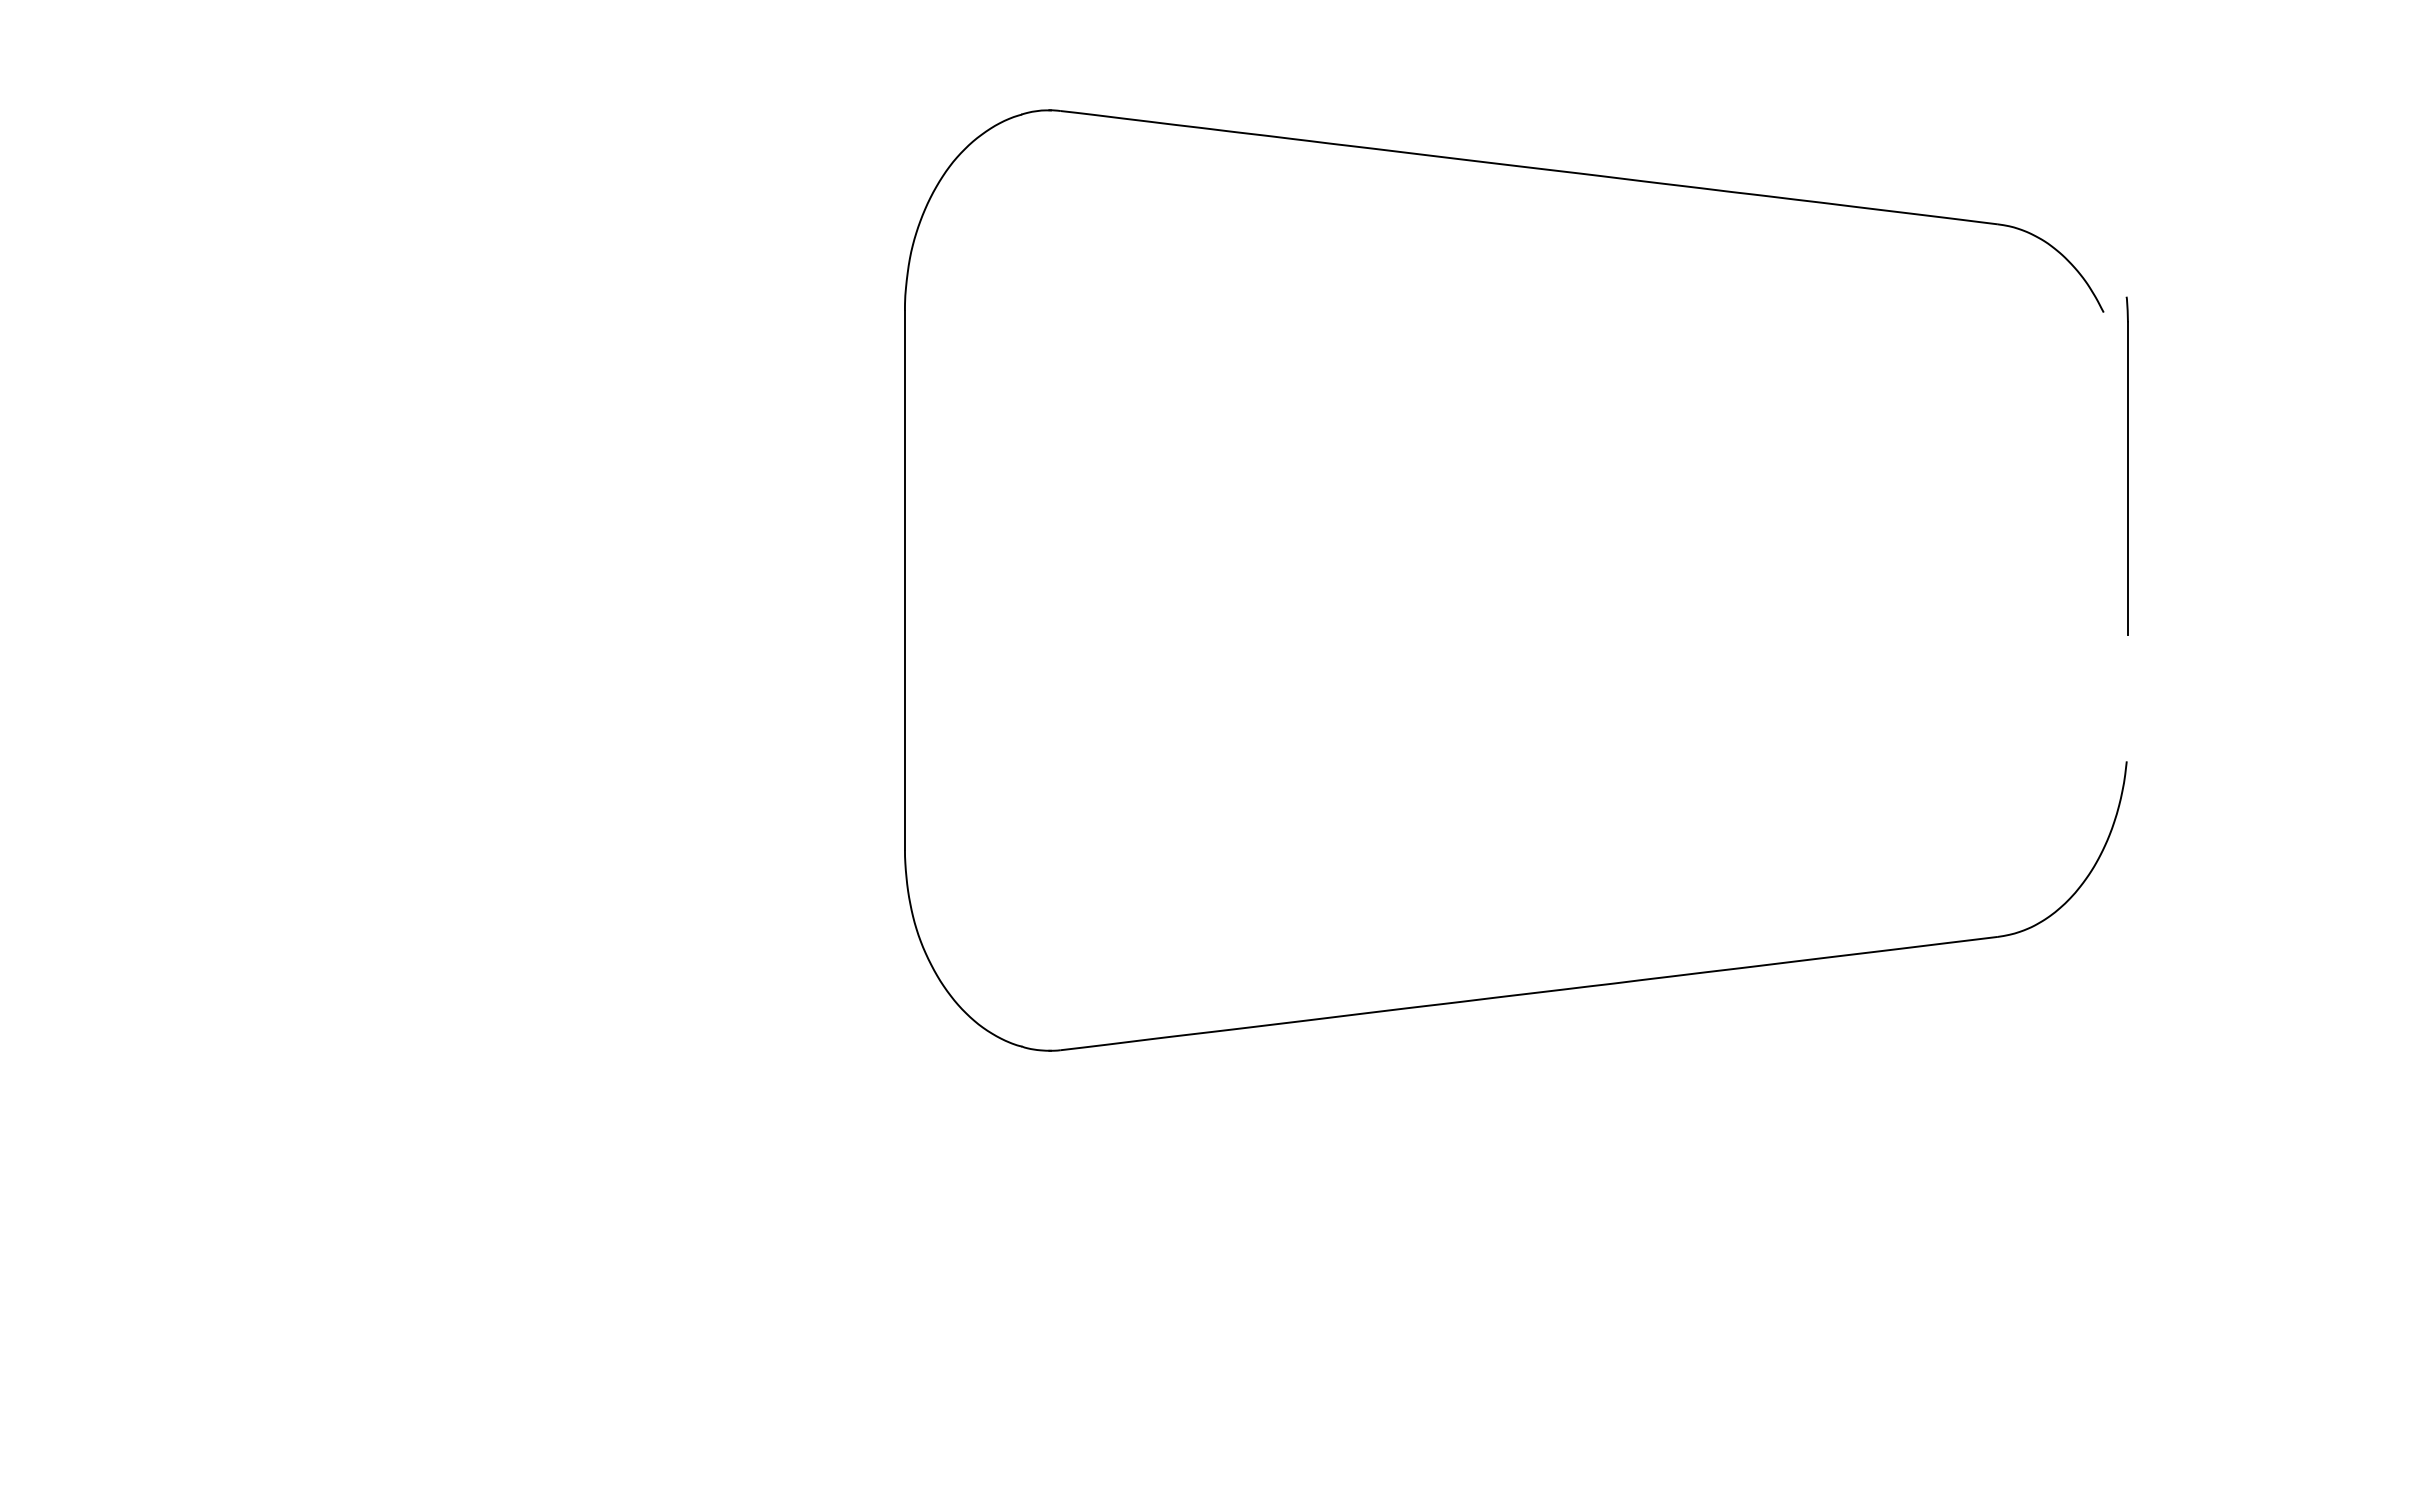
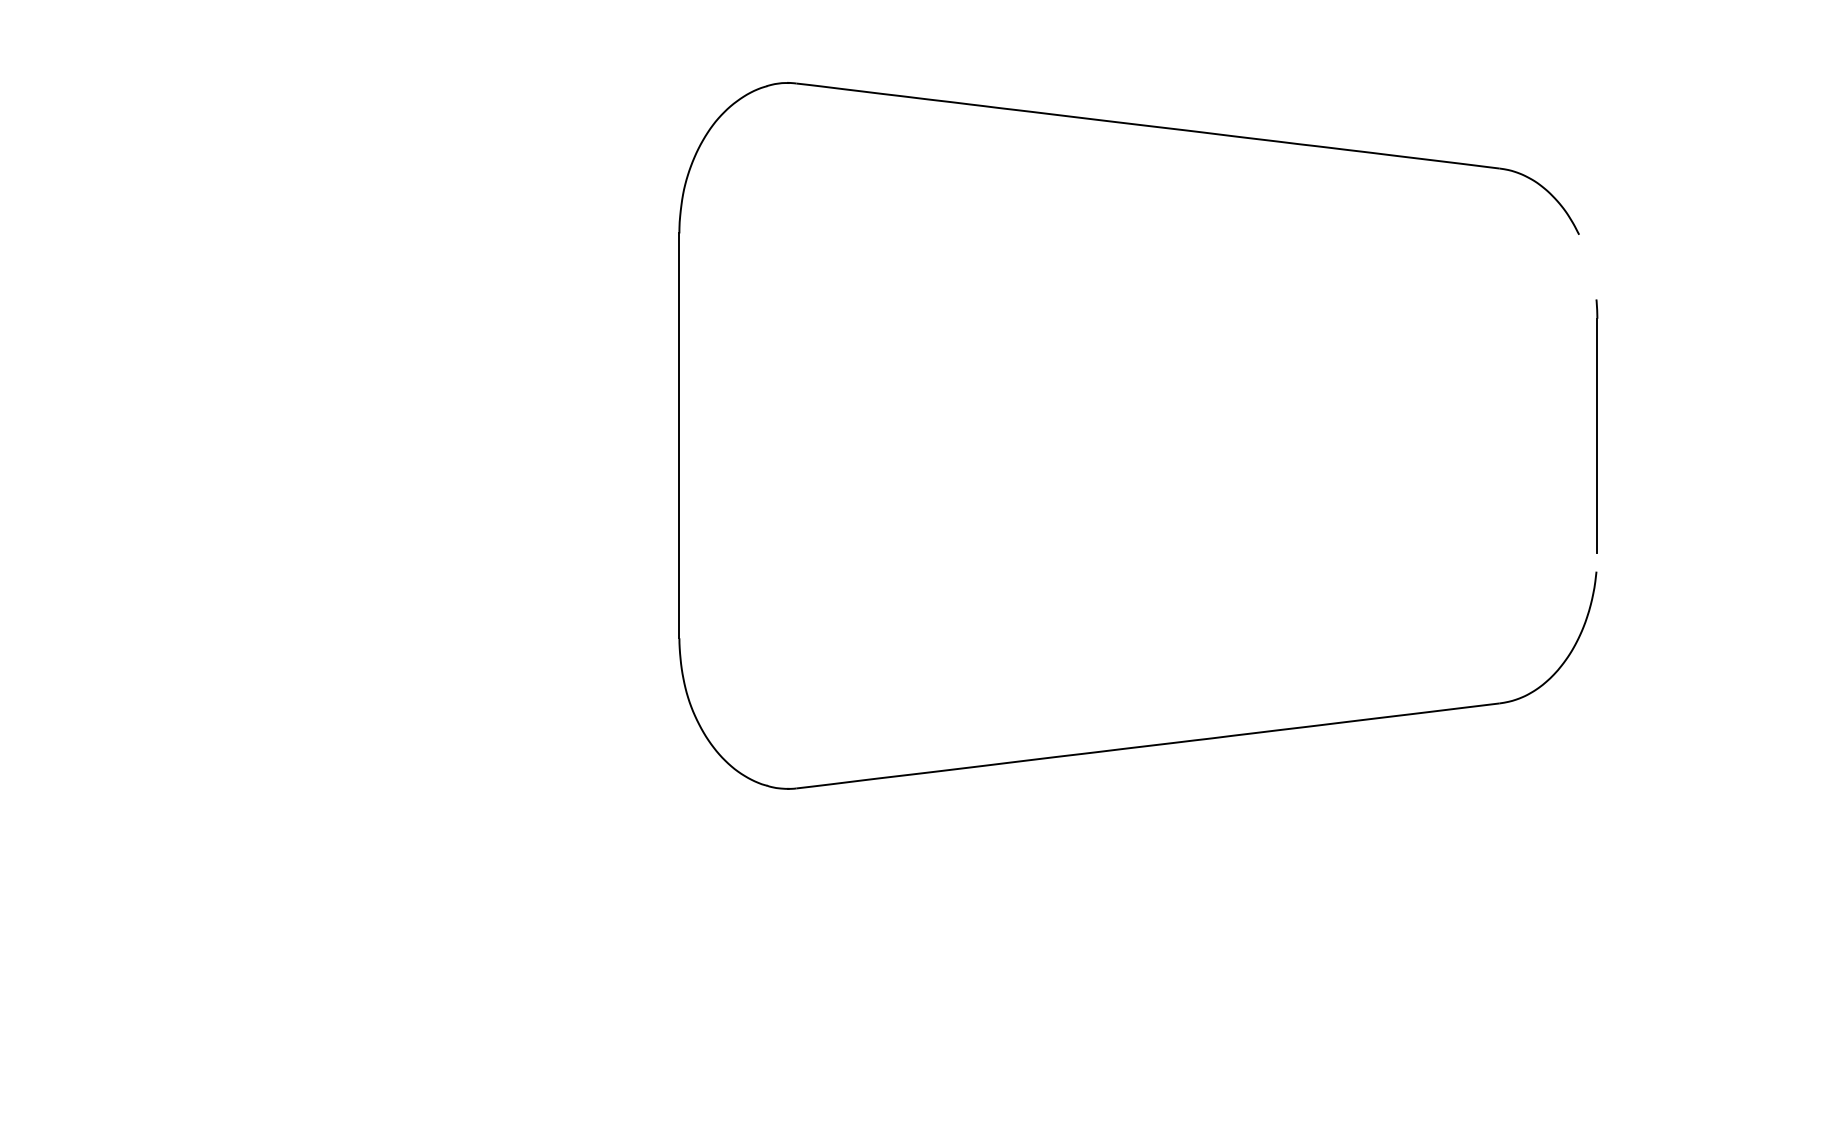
part: (2126, 465) -> (1596, 426), moved

